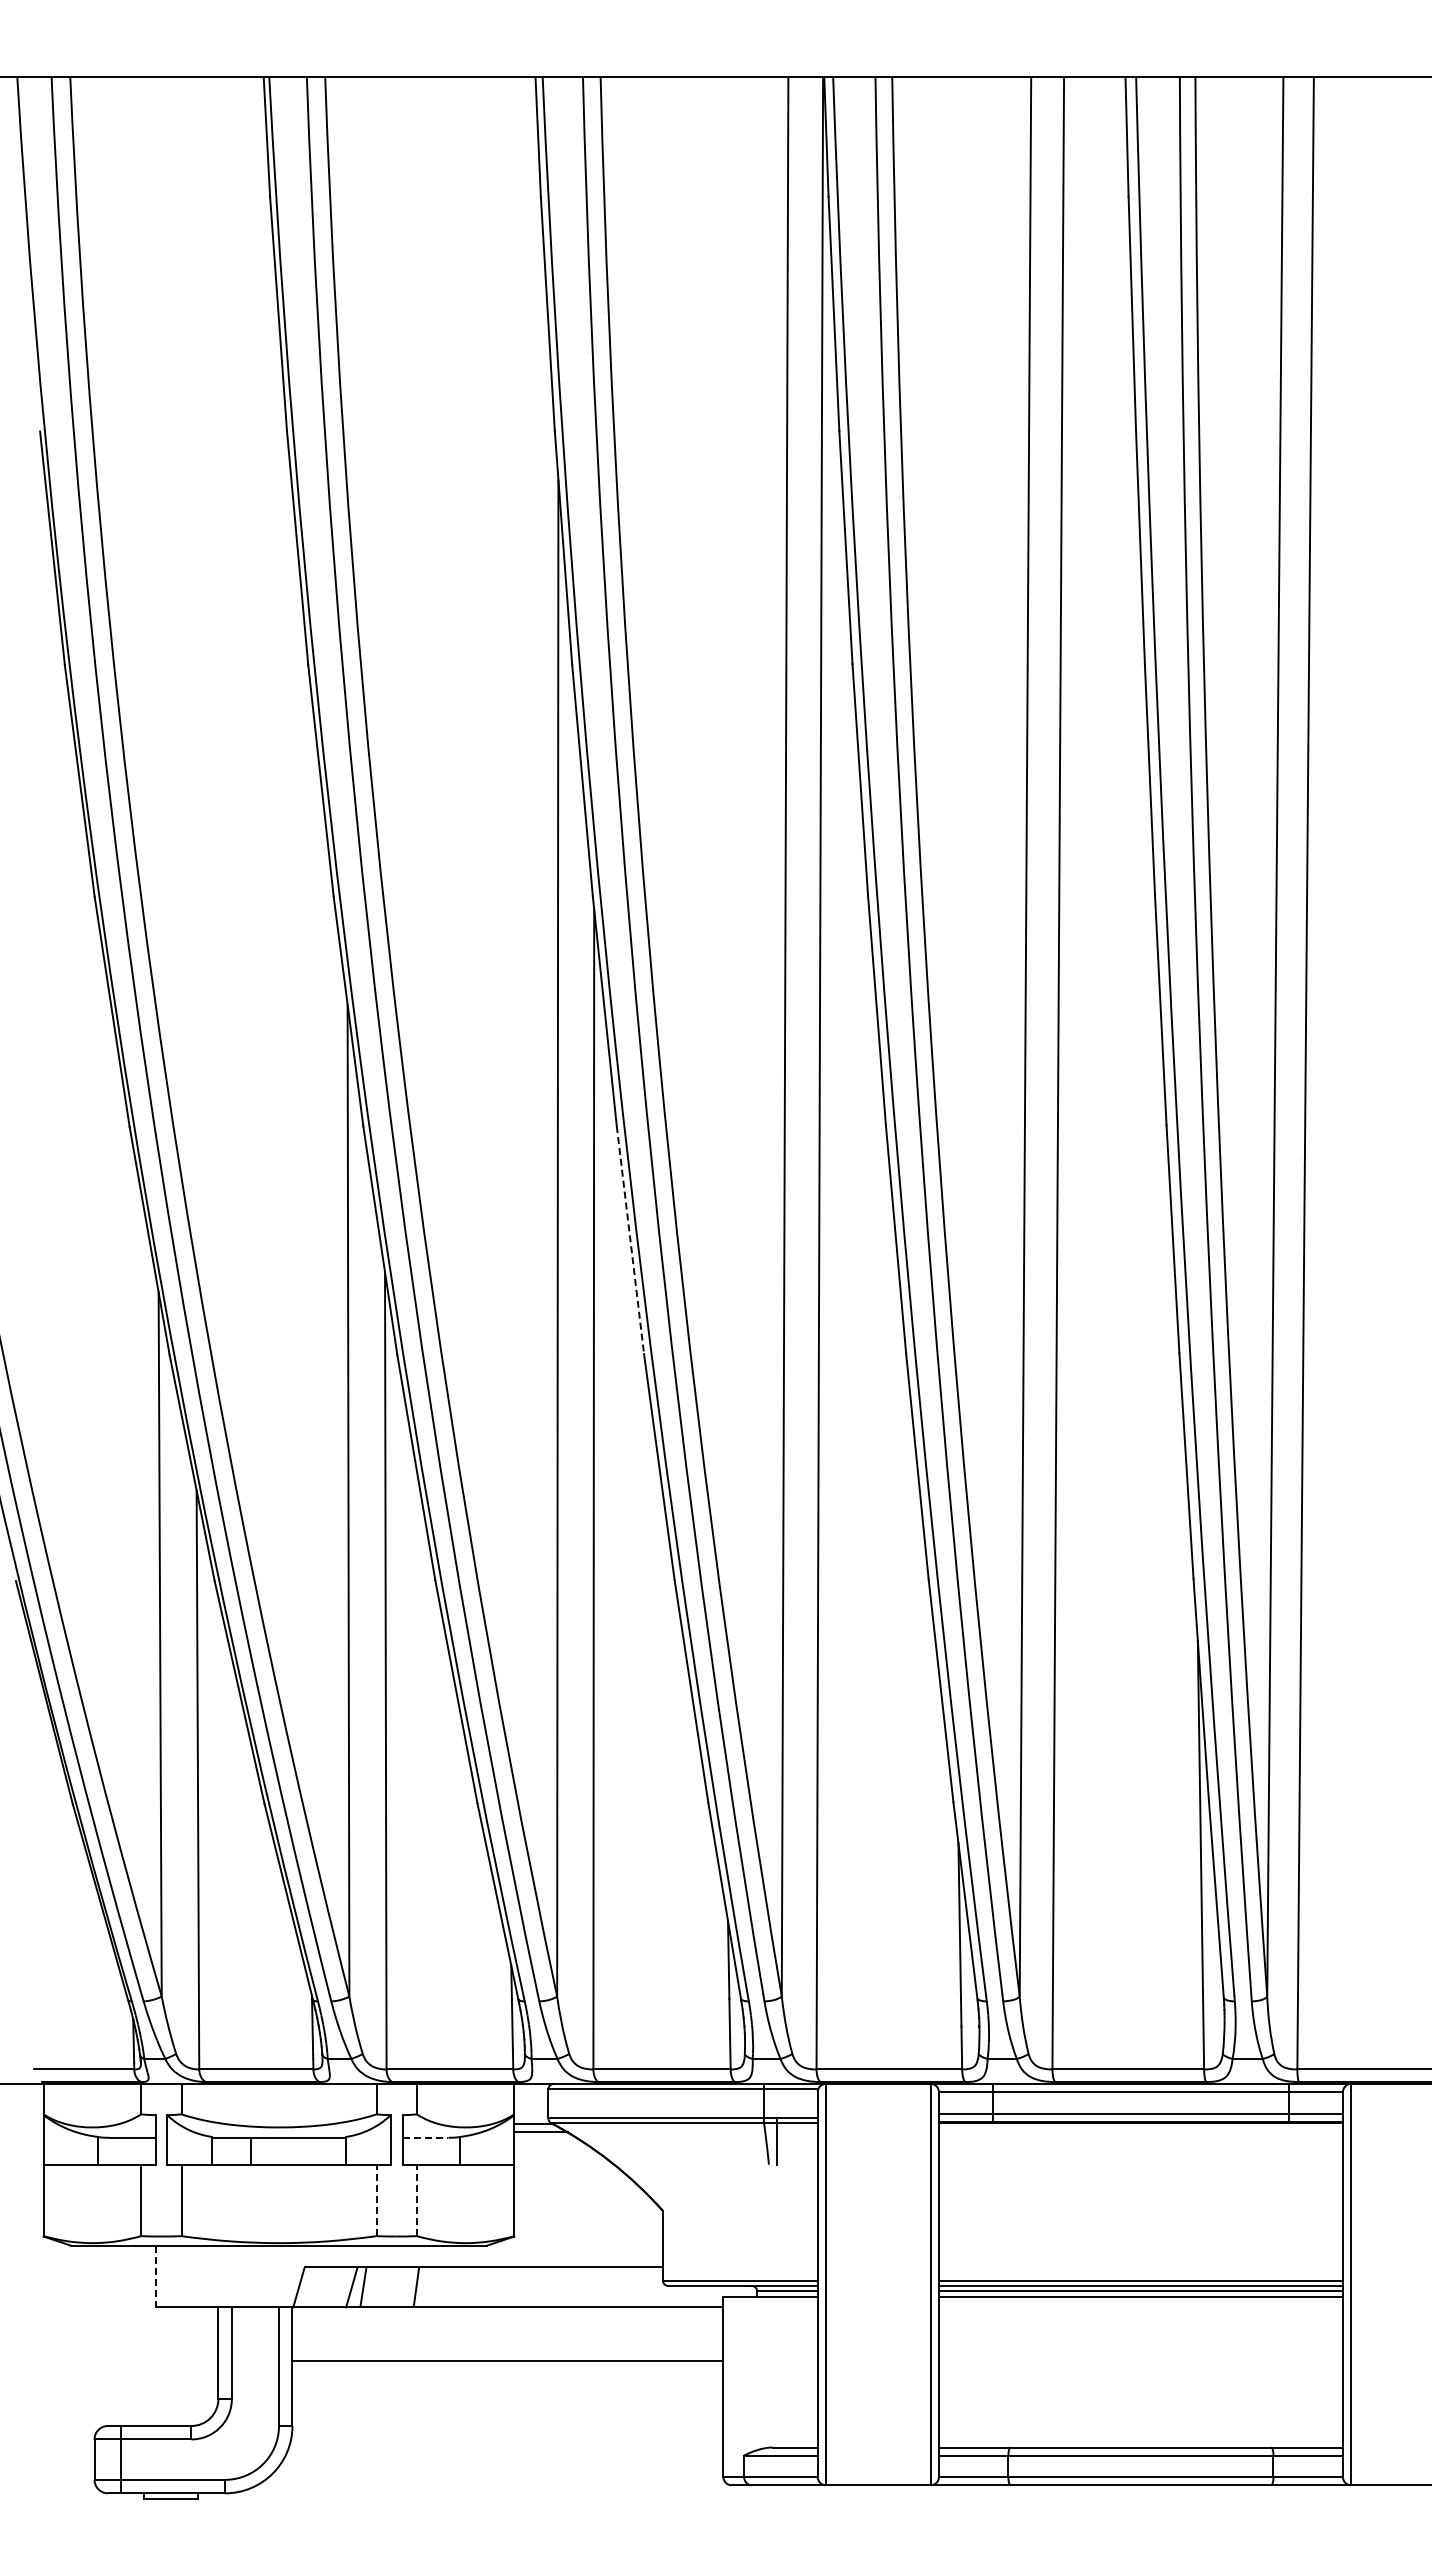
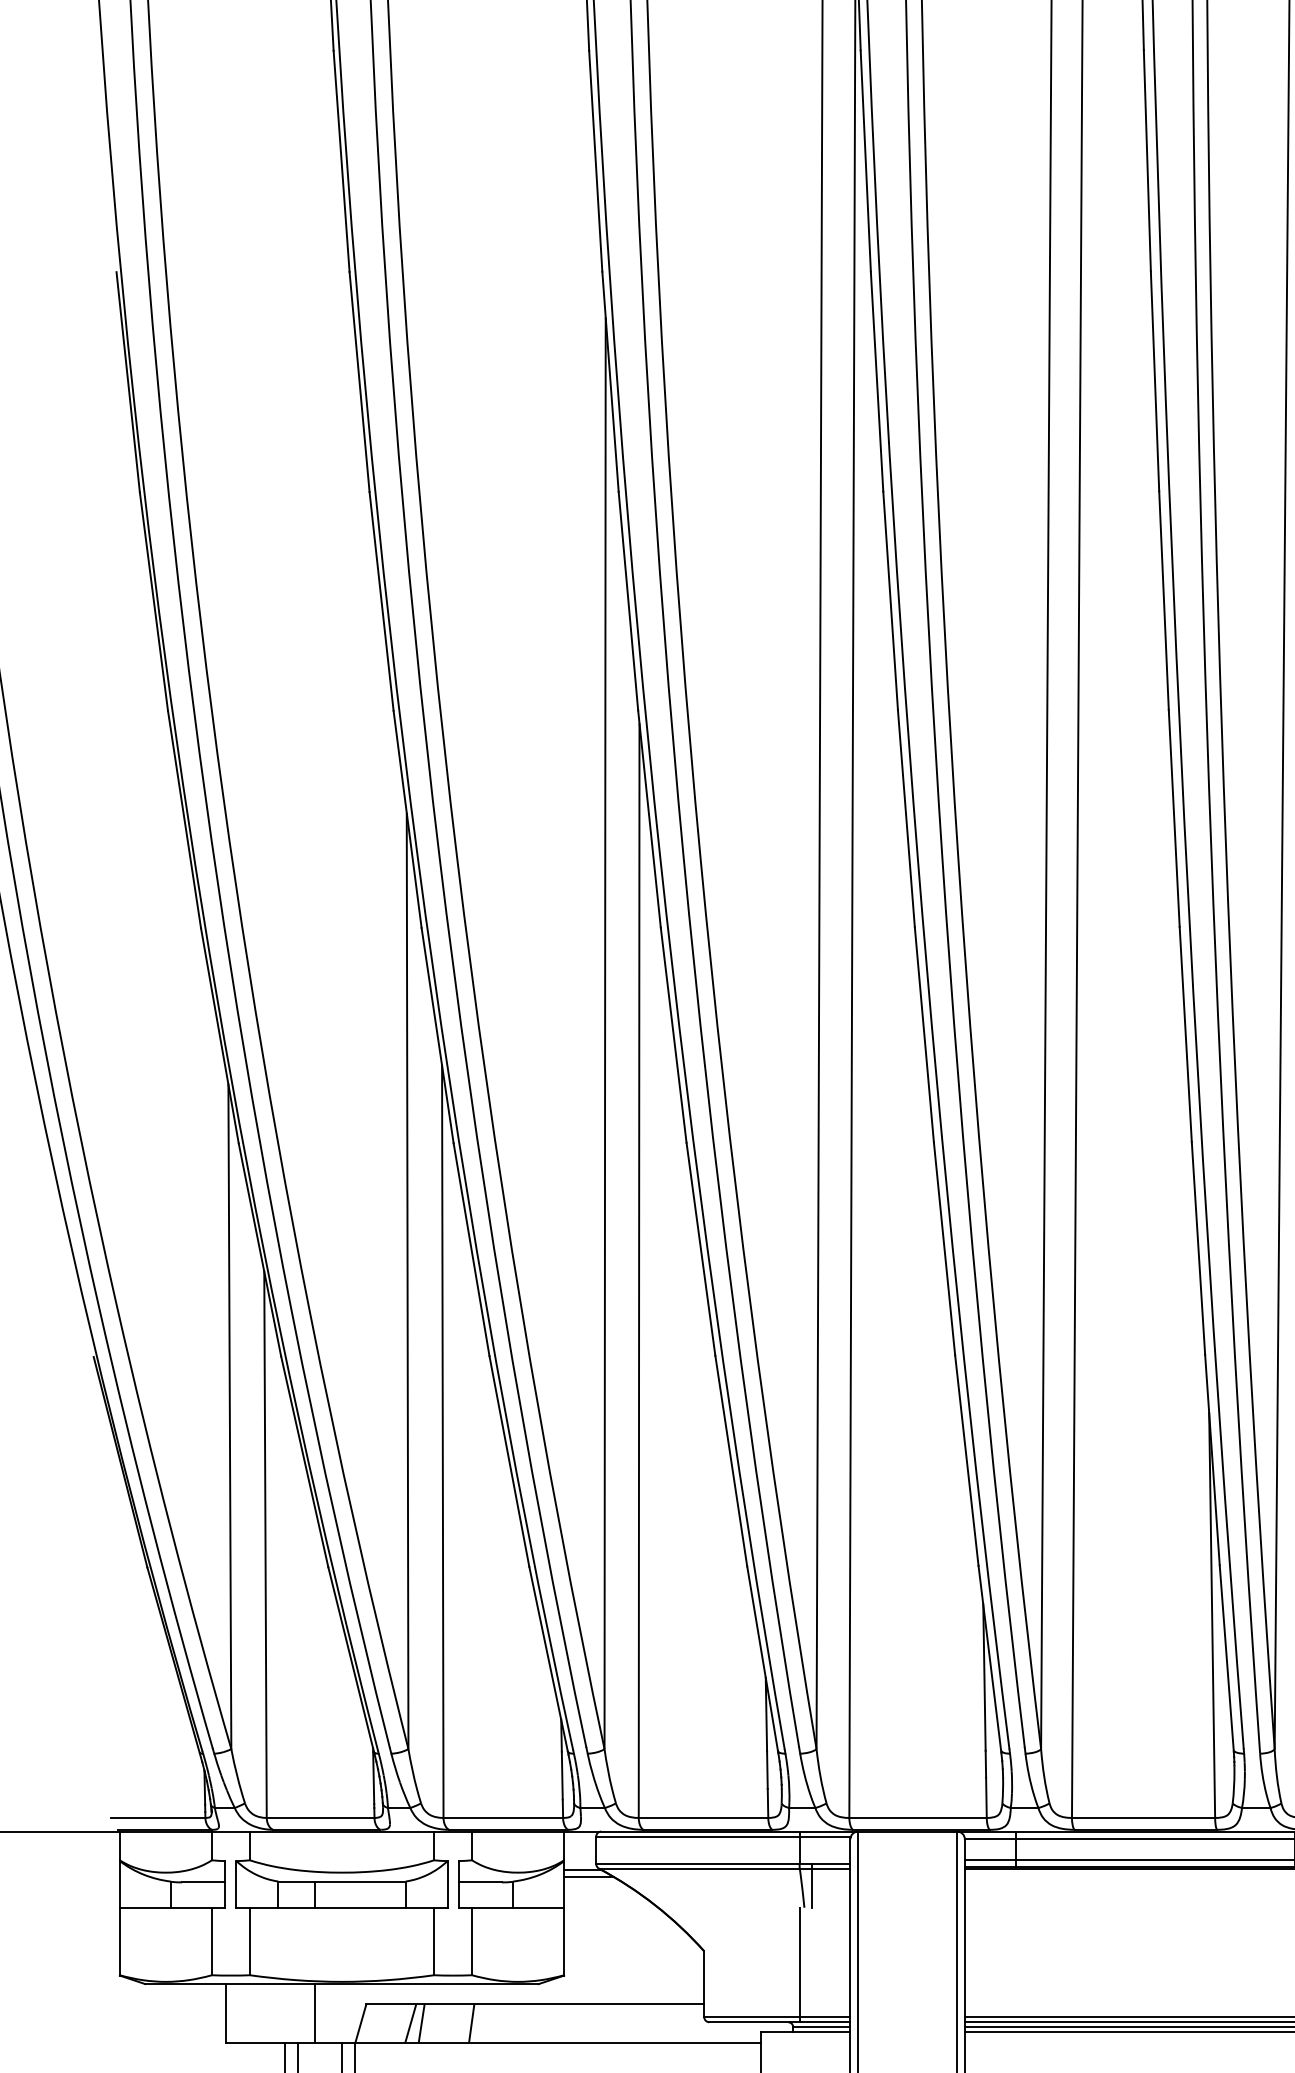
line: (630, 1240) -> (673, 1035), dashed -> solid
line: (425, 2137) -> (480, 1882), dashed -> solid
line: (376, 2200) -> (434, 1941), dashed -> solid
line: (416, 2200) -> (471, 1941), dashed -> solid
line: (763, 2224) -> (799, 1964), added
line: (156, 2276) -> (226, 2013), dashed -> solid
line: (250, 2276) -> (315, 2013), added

